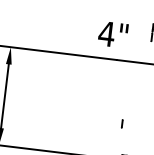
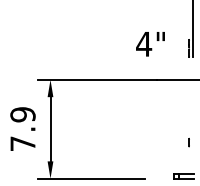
text: (113, 35) -> (150, 44), moved
part: (121, 123) -> (188, 142), moved

